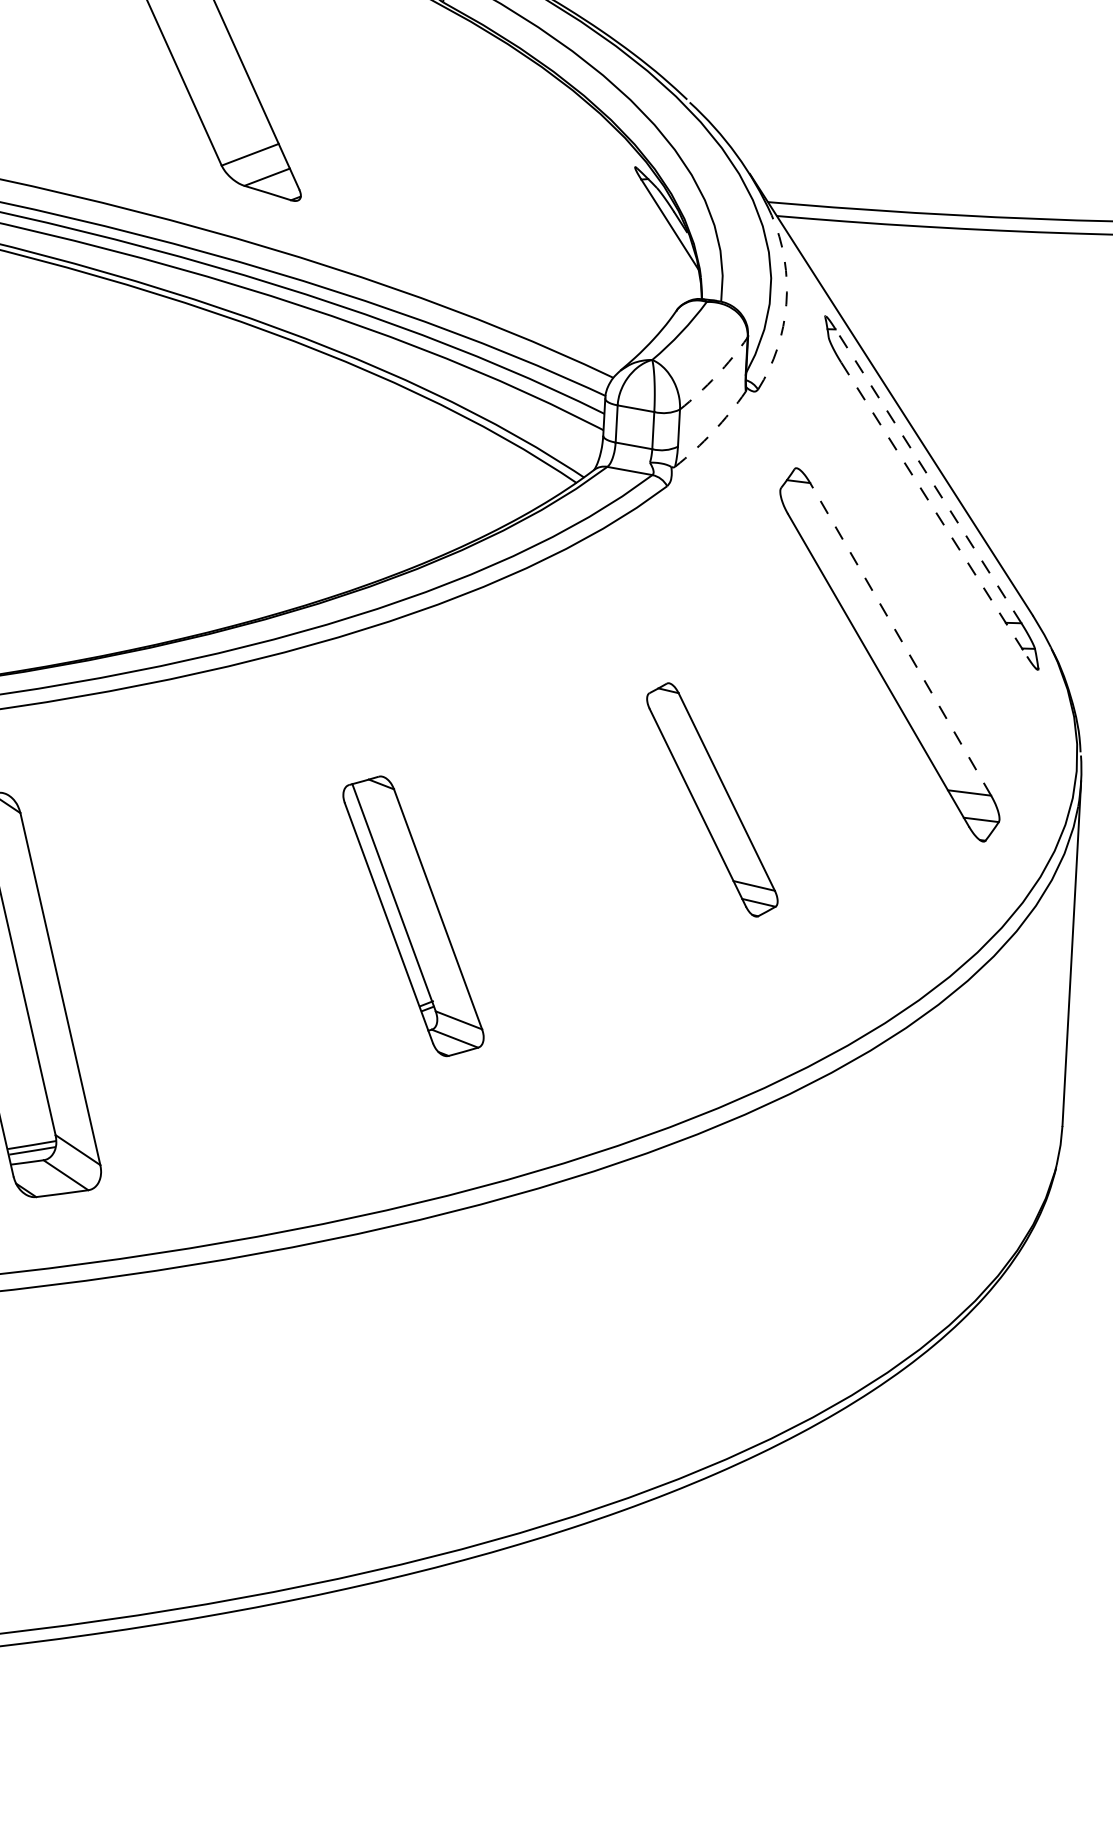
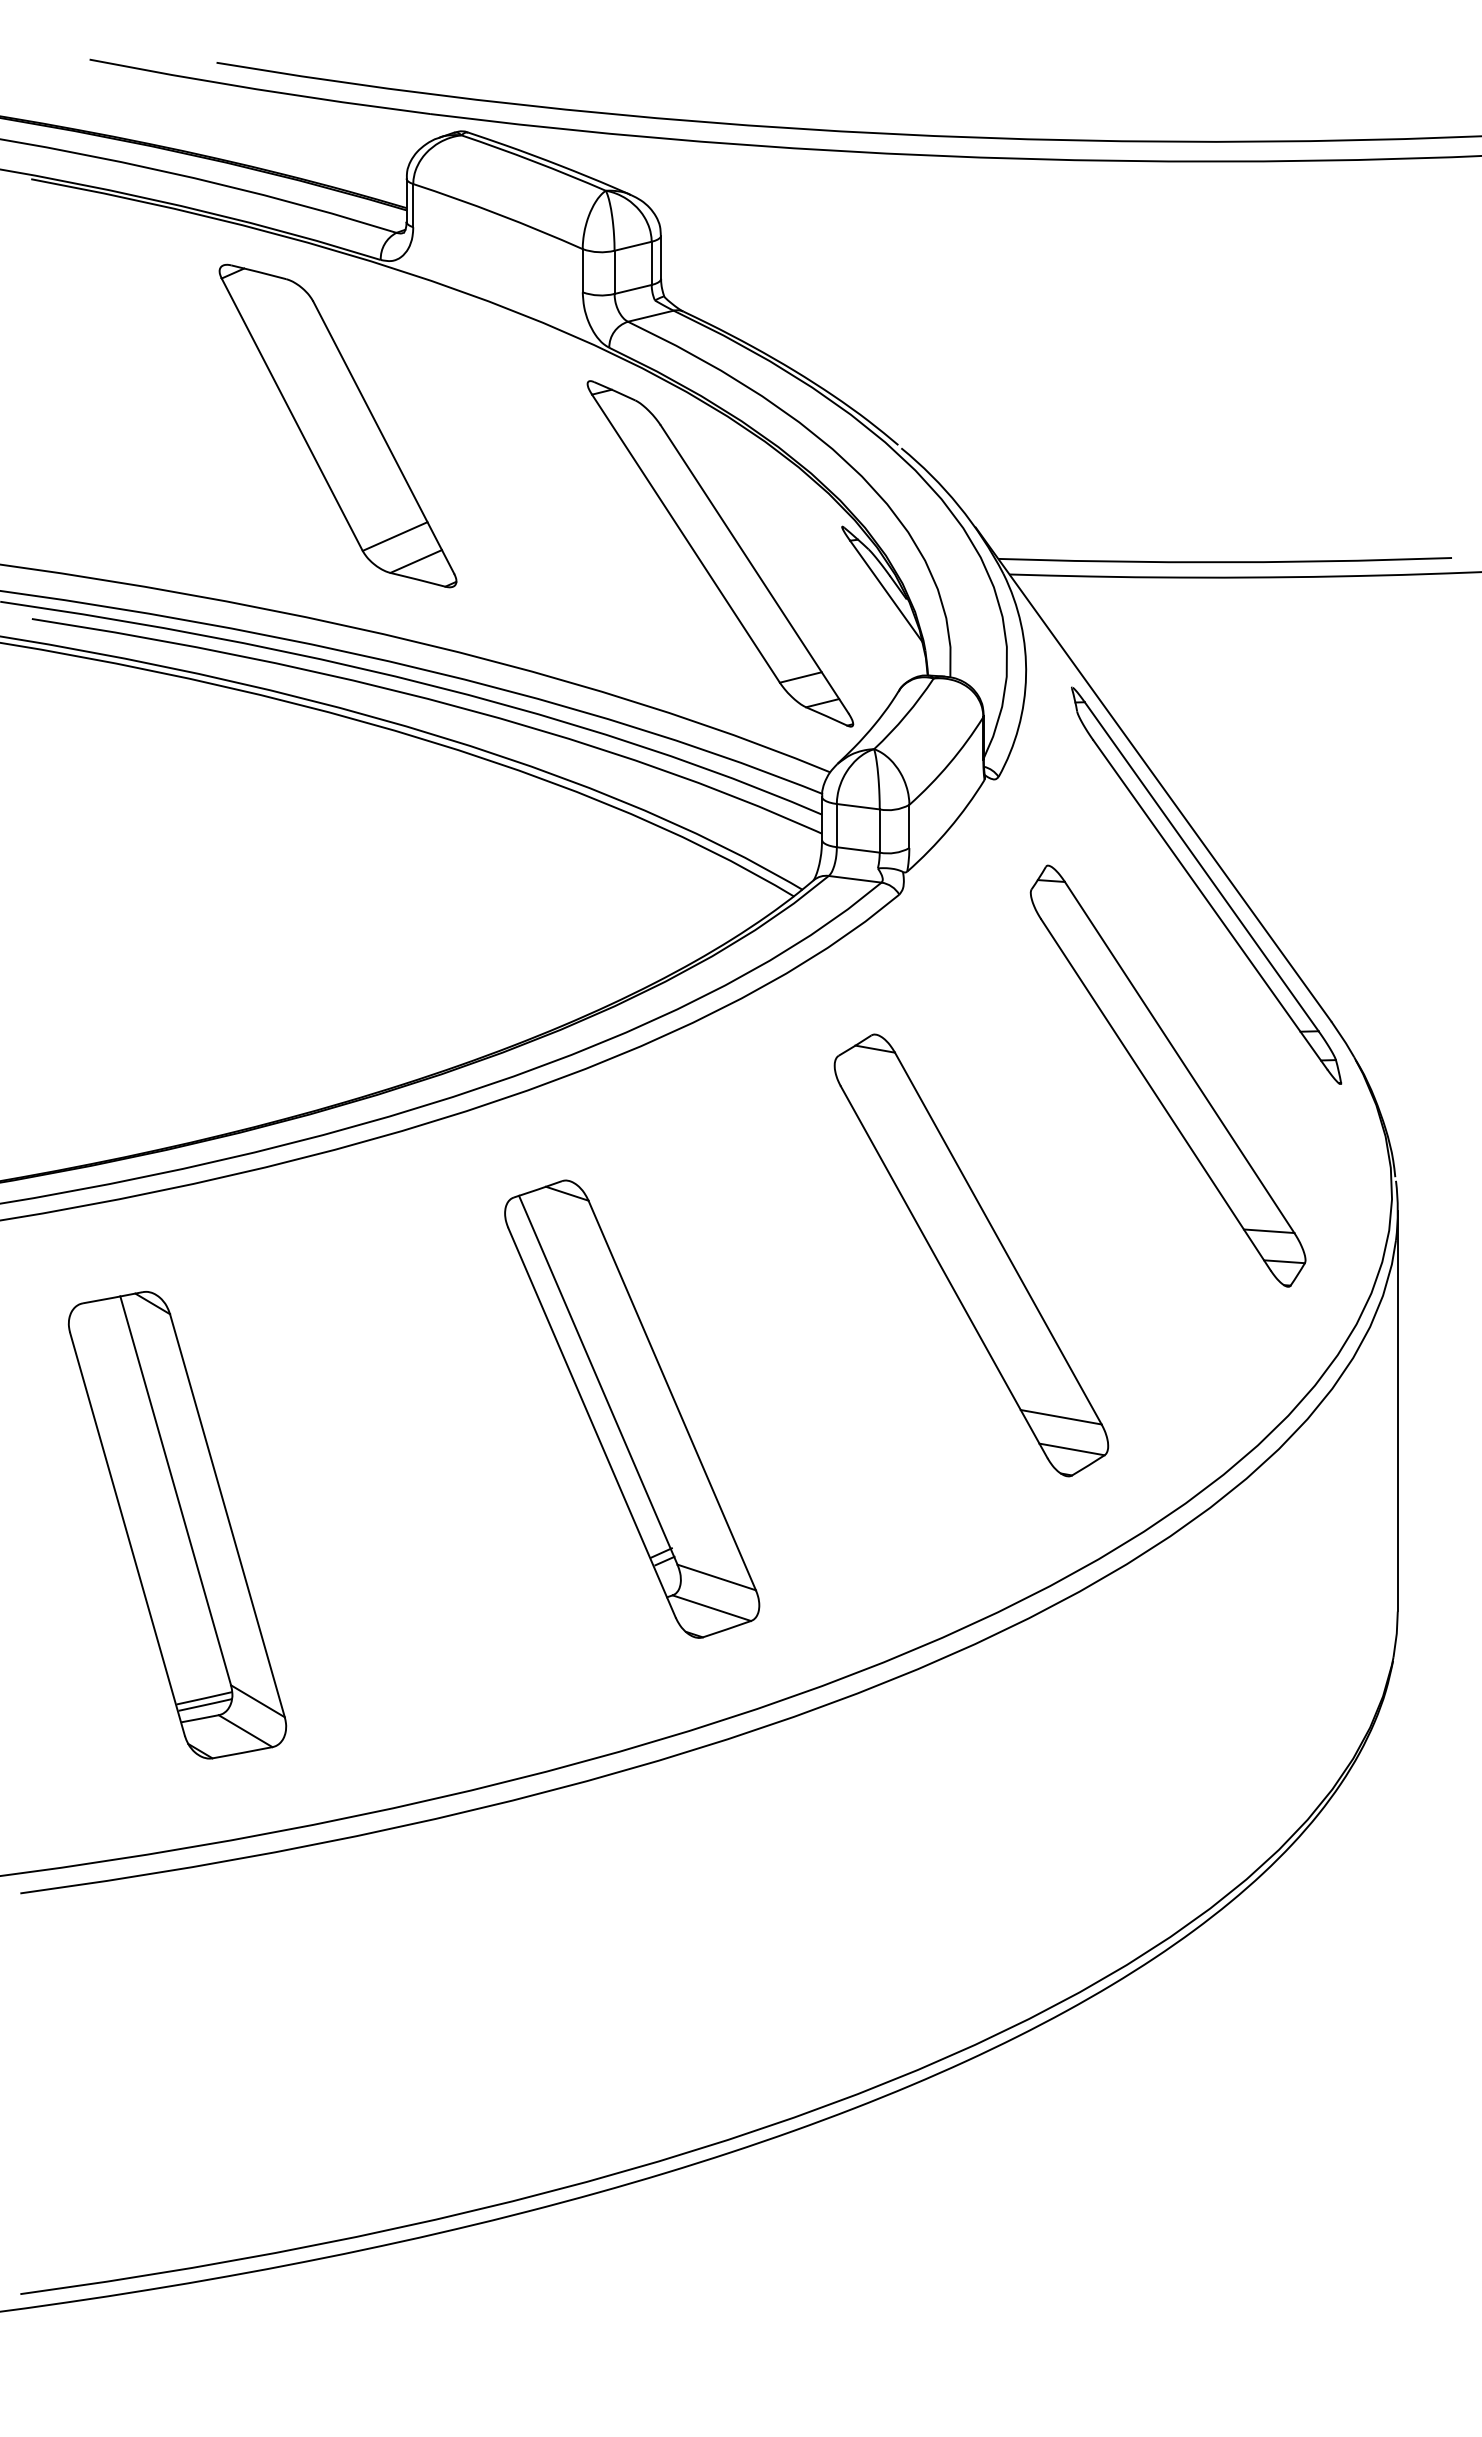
part: (529, 184) -> (720, 553), added
arc: (786, 304) -> (1026, 676), dashed -> solid
arc: (716, 375) -> (949, 763), dashed -> solid
arc: (713, 431) -> (949, 828), dashed -> solid
line: (928, 476) -> (1201, 866), dashed -> solid
line: (934, 509) -> (1210, 904), dashed -> solid
line: (900, 639) -> (1179, 1057), dashed -> solid
part: (712, 799) -> (971, 1255), size x1.67
part: (413, 915) -> (632, 1408), size x1.43

